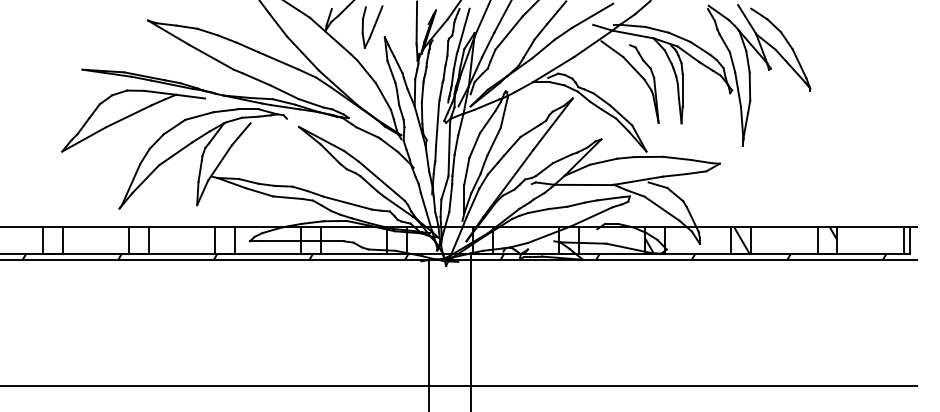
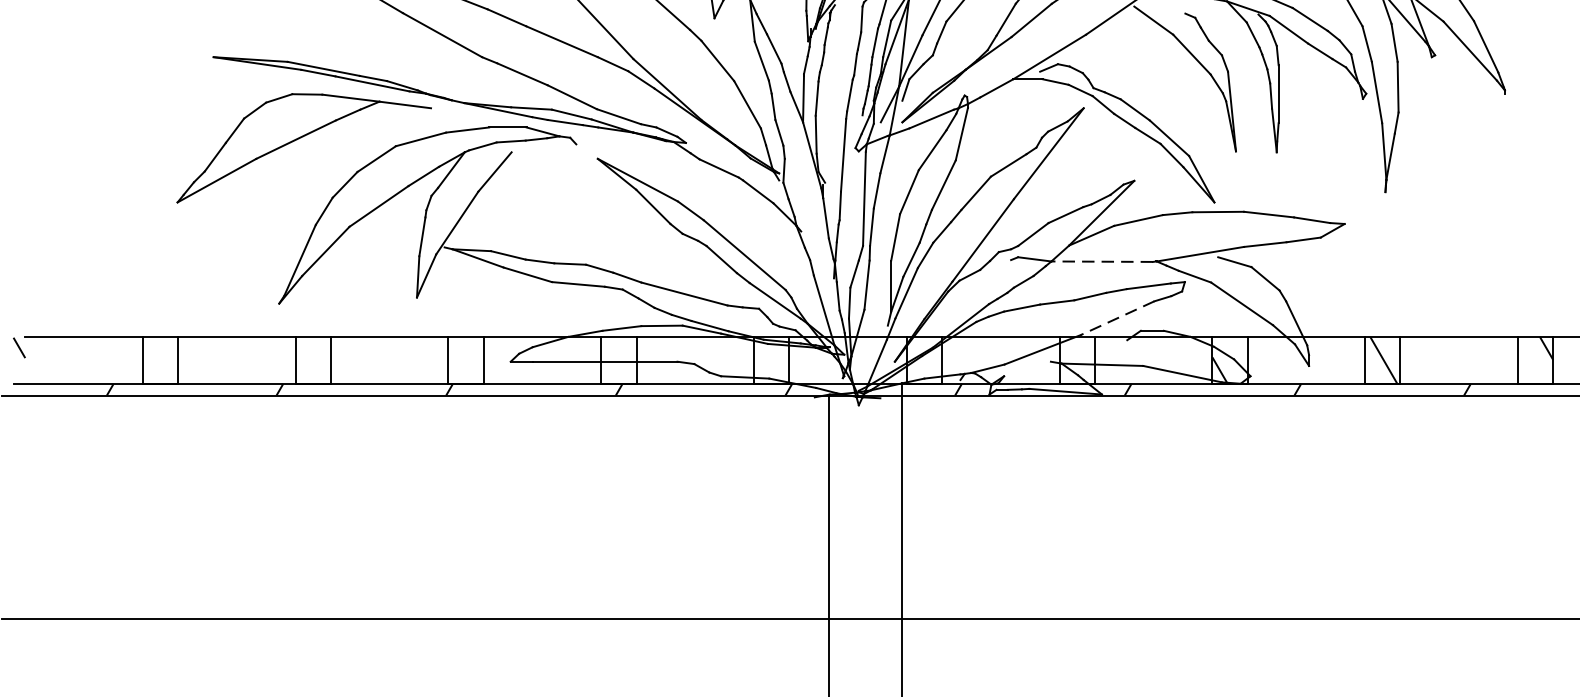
line: (583, 184) -> (1102, 260), solid -> dashed
line: (591, 216) -> (1116, 317), solid -> dashed

